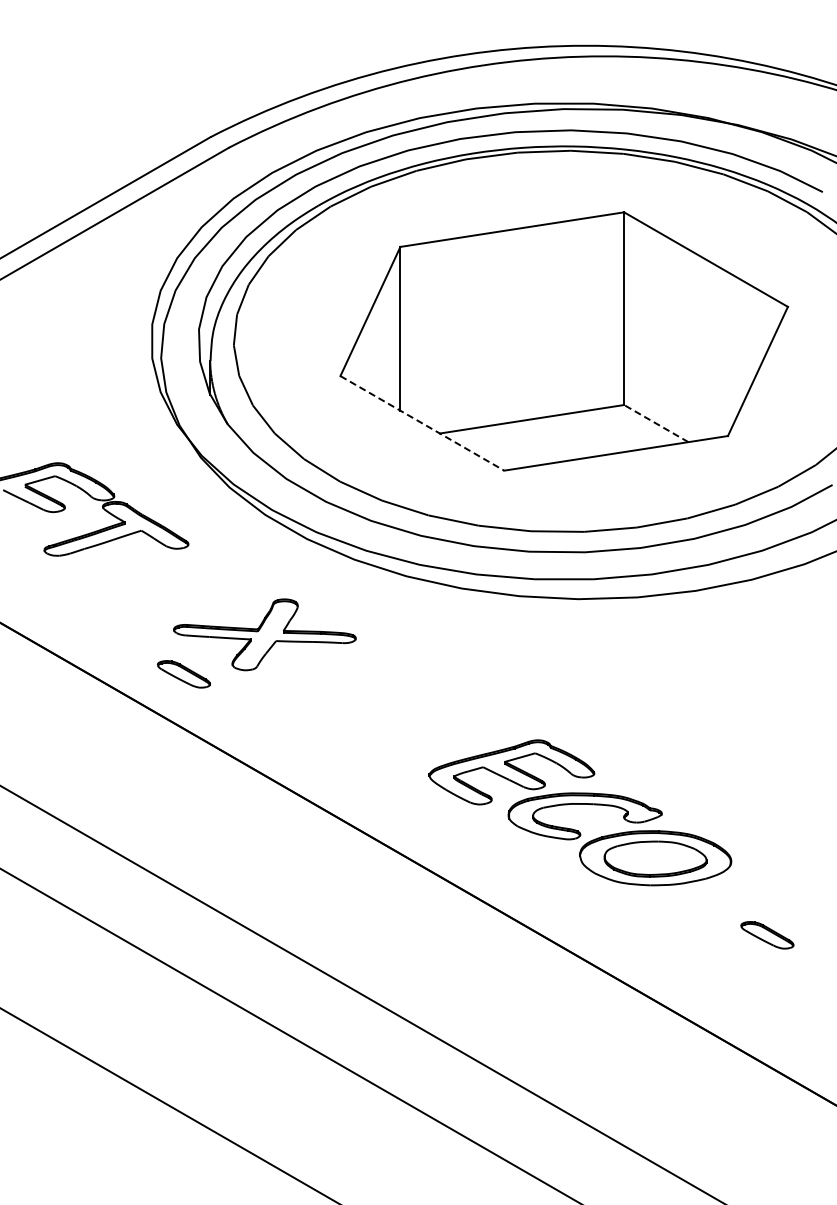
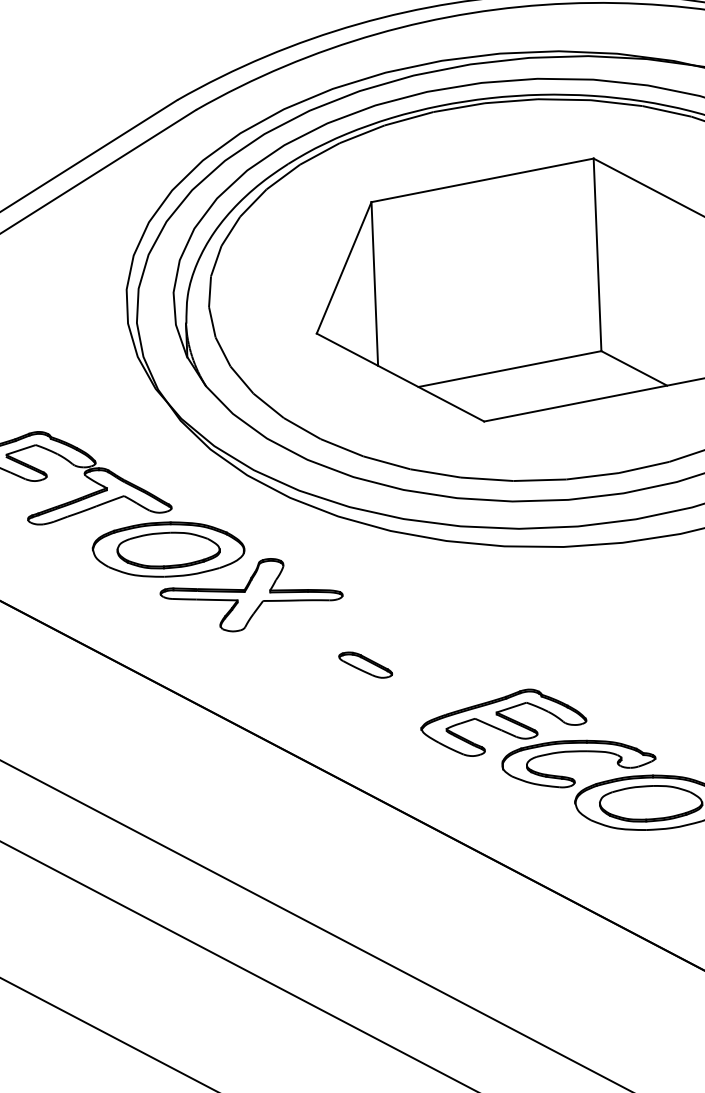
line: (422, 423) -> (400, 377), dashed -> solid
line: (655, 423) -> (633, 368), dashed -> solid
part: (183, 585) -> (168, 549), added
part: (183, 674) -> (365, 665), moved

